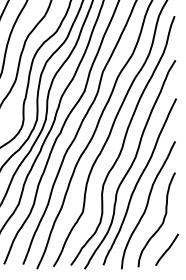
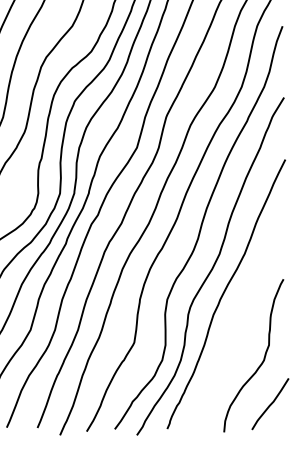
curve: (148, 204) -> (240, 330), removed

